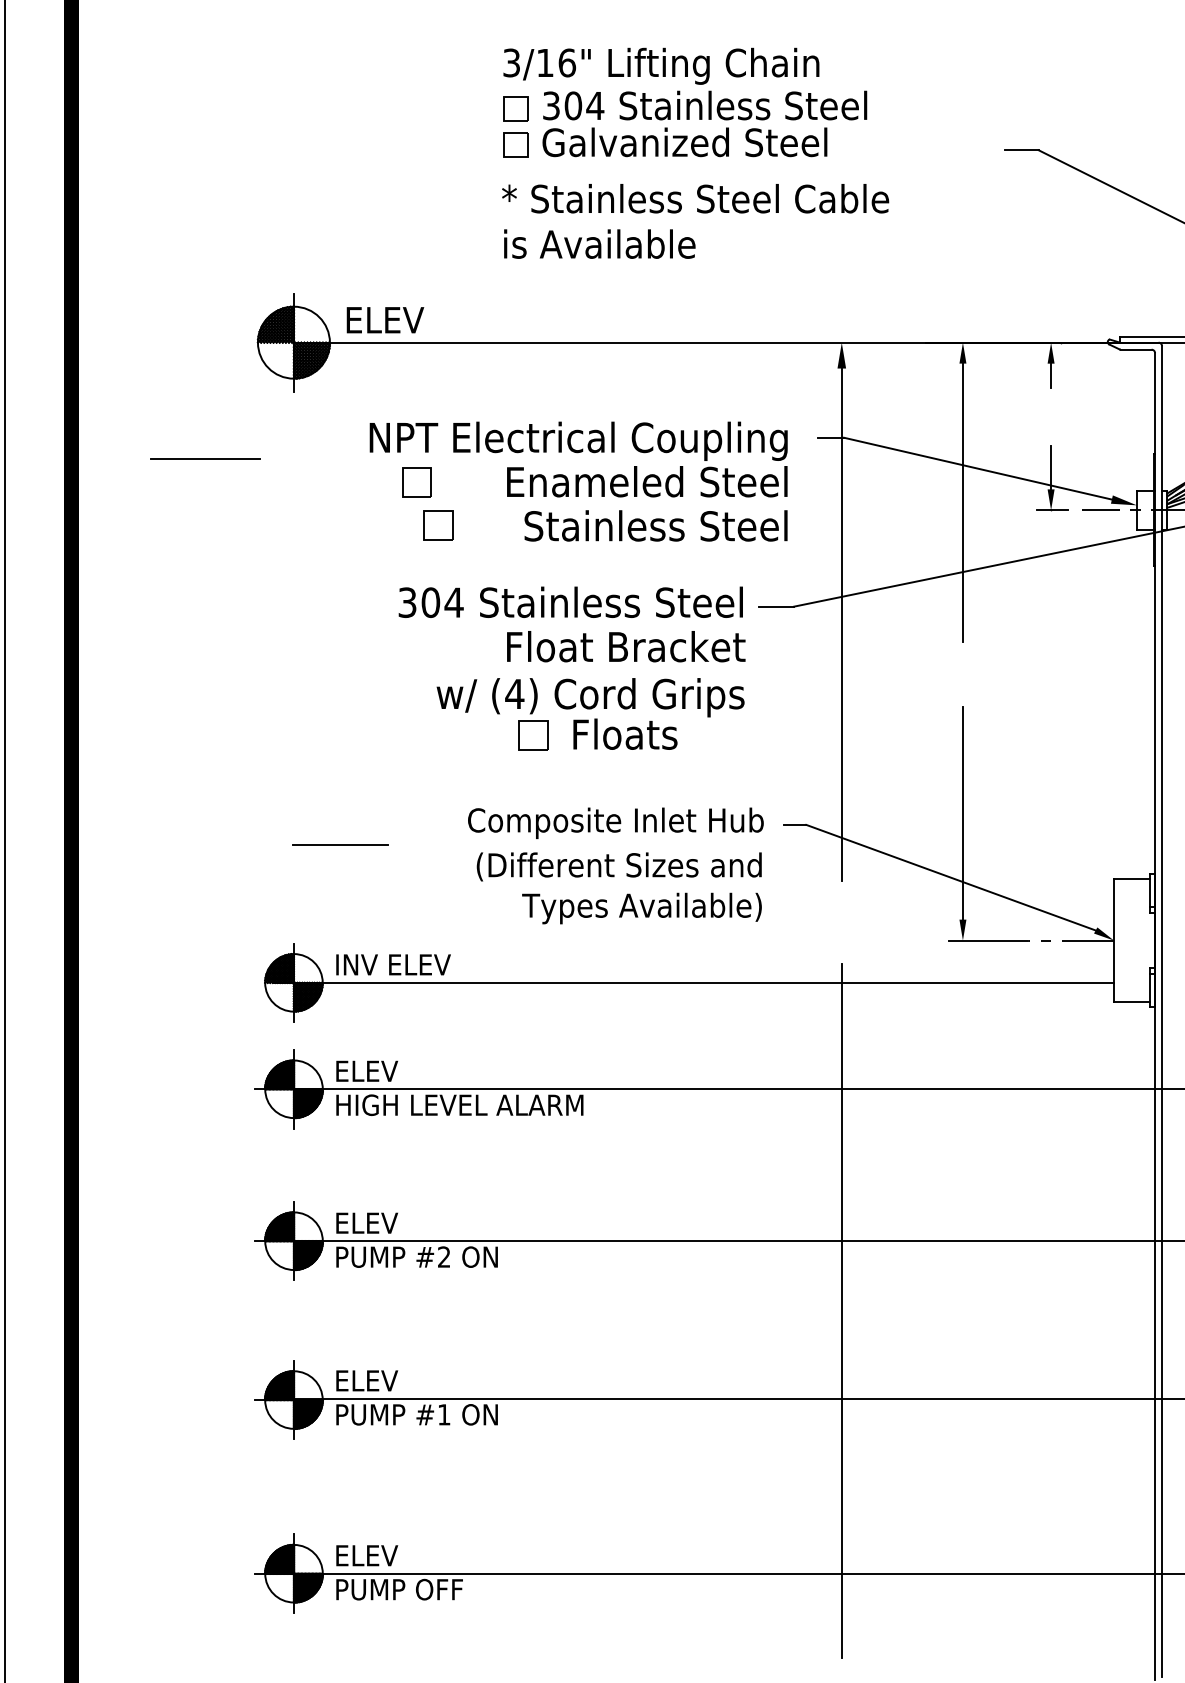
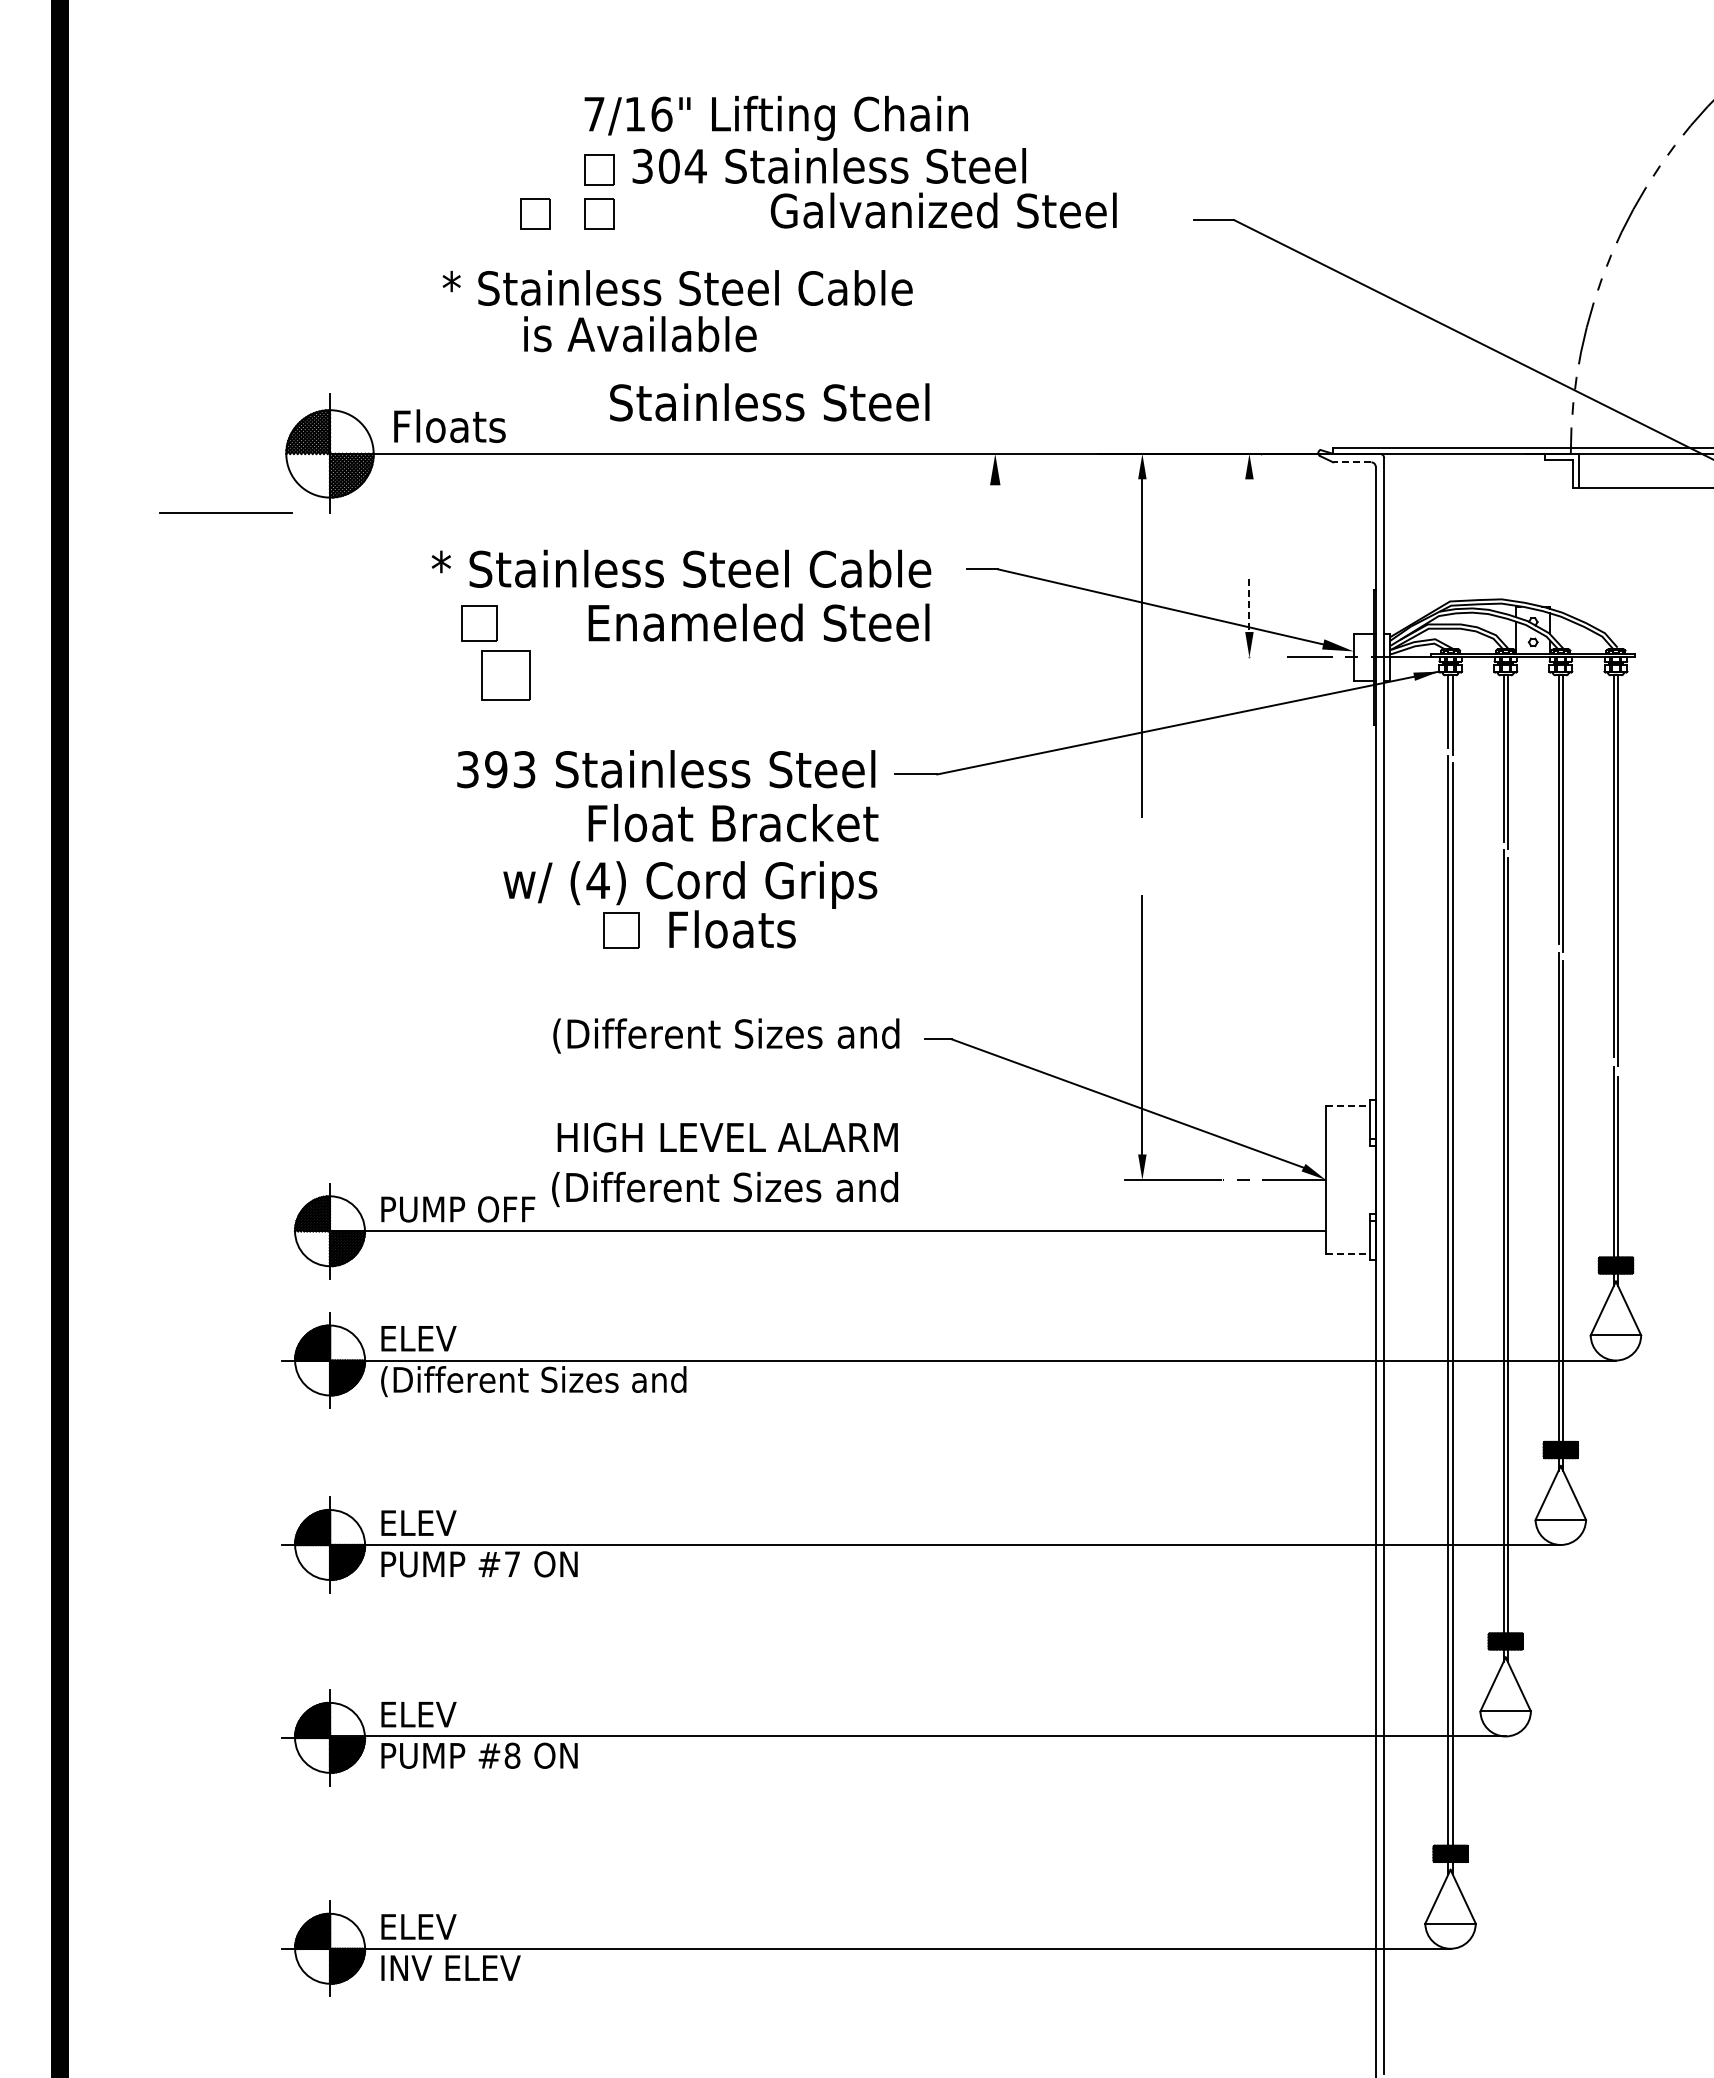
text: (511, 62) -> (594, 113), 3/16" -> 7/16"
text: (684, 142) -> (943, 210), moved
part: (463, 144) -> (535, 213), added
text: (695, 198) -> (677, 287), moved
text: (599, 244) -> (640, 334), moved
text: (394, 320) -> (451, 426), ELEV -> Floats
line: (1135, 349) -> (1352, 462), solid -> dashed
line: (1051, 375) -> (1249, 493), removed
text: (579, 441) -> (676, 573), NPT Electrical Coupling -> * Stainless Steel Cable
line: (205, 458) -> (225, 512), moved
line: (1051, 467) -> (1249, 605), solid -> dashed
line: (1051, 510) -> (1250, 657), removed
part: (438, 525) -> (505, 675), size x1.4
text: (655, 526) -> (769, 402), moved
text: (442, 602) -> (510, 769), 304 -> 393
line: (841, 624) -> (995, 796), removed
text: (615, 823) -> (720, 1037), Composite Inlet Hub -> (Different Sizes and
line: (340, 844) -> (386, 1063), removed
text: (618, 866) -> (724, 1189), moved
line: (1131, 879) -> (1347, 1105), solid -> dashed
text: (621, 908) -> (727, 1141), Types Available) -> HIGH LEVEL ALARM
text: (400, 964) -> (459, 1209), INV ELEV -> PUMP OFF
line: (1131, 1001) -> (1347, 1254), solid -> dashed
text: (461, 1106) -> (533, 1381), HIGH LEVEL ALARM -> (Different Sizes and
text: (444, 1256) -> (512, 1563), #2 -> #7
line: (841, 1310) -> (995, 1629), removed
text: (444, 1414) -> (512, 1755), #1 -> #8
text: (400, 1589) -> (459, 1968), PUMP OFF -> INV ELEV

